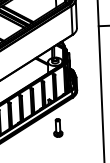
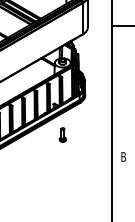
part: (57, 127) -> (62, 134), size x0.7

